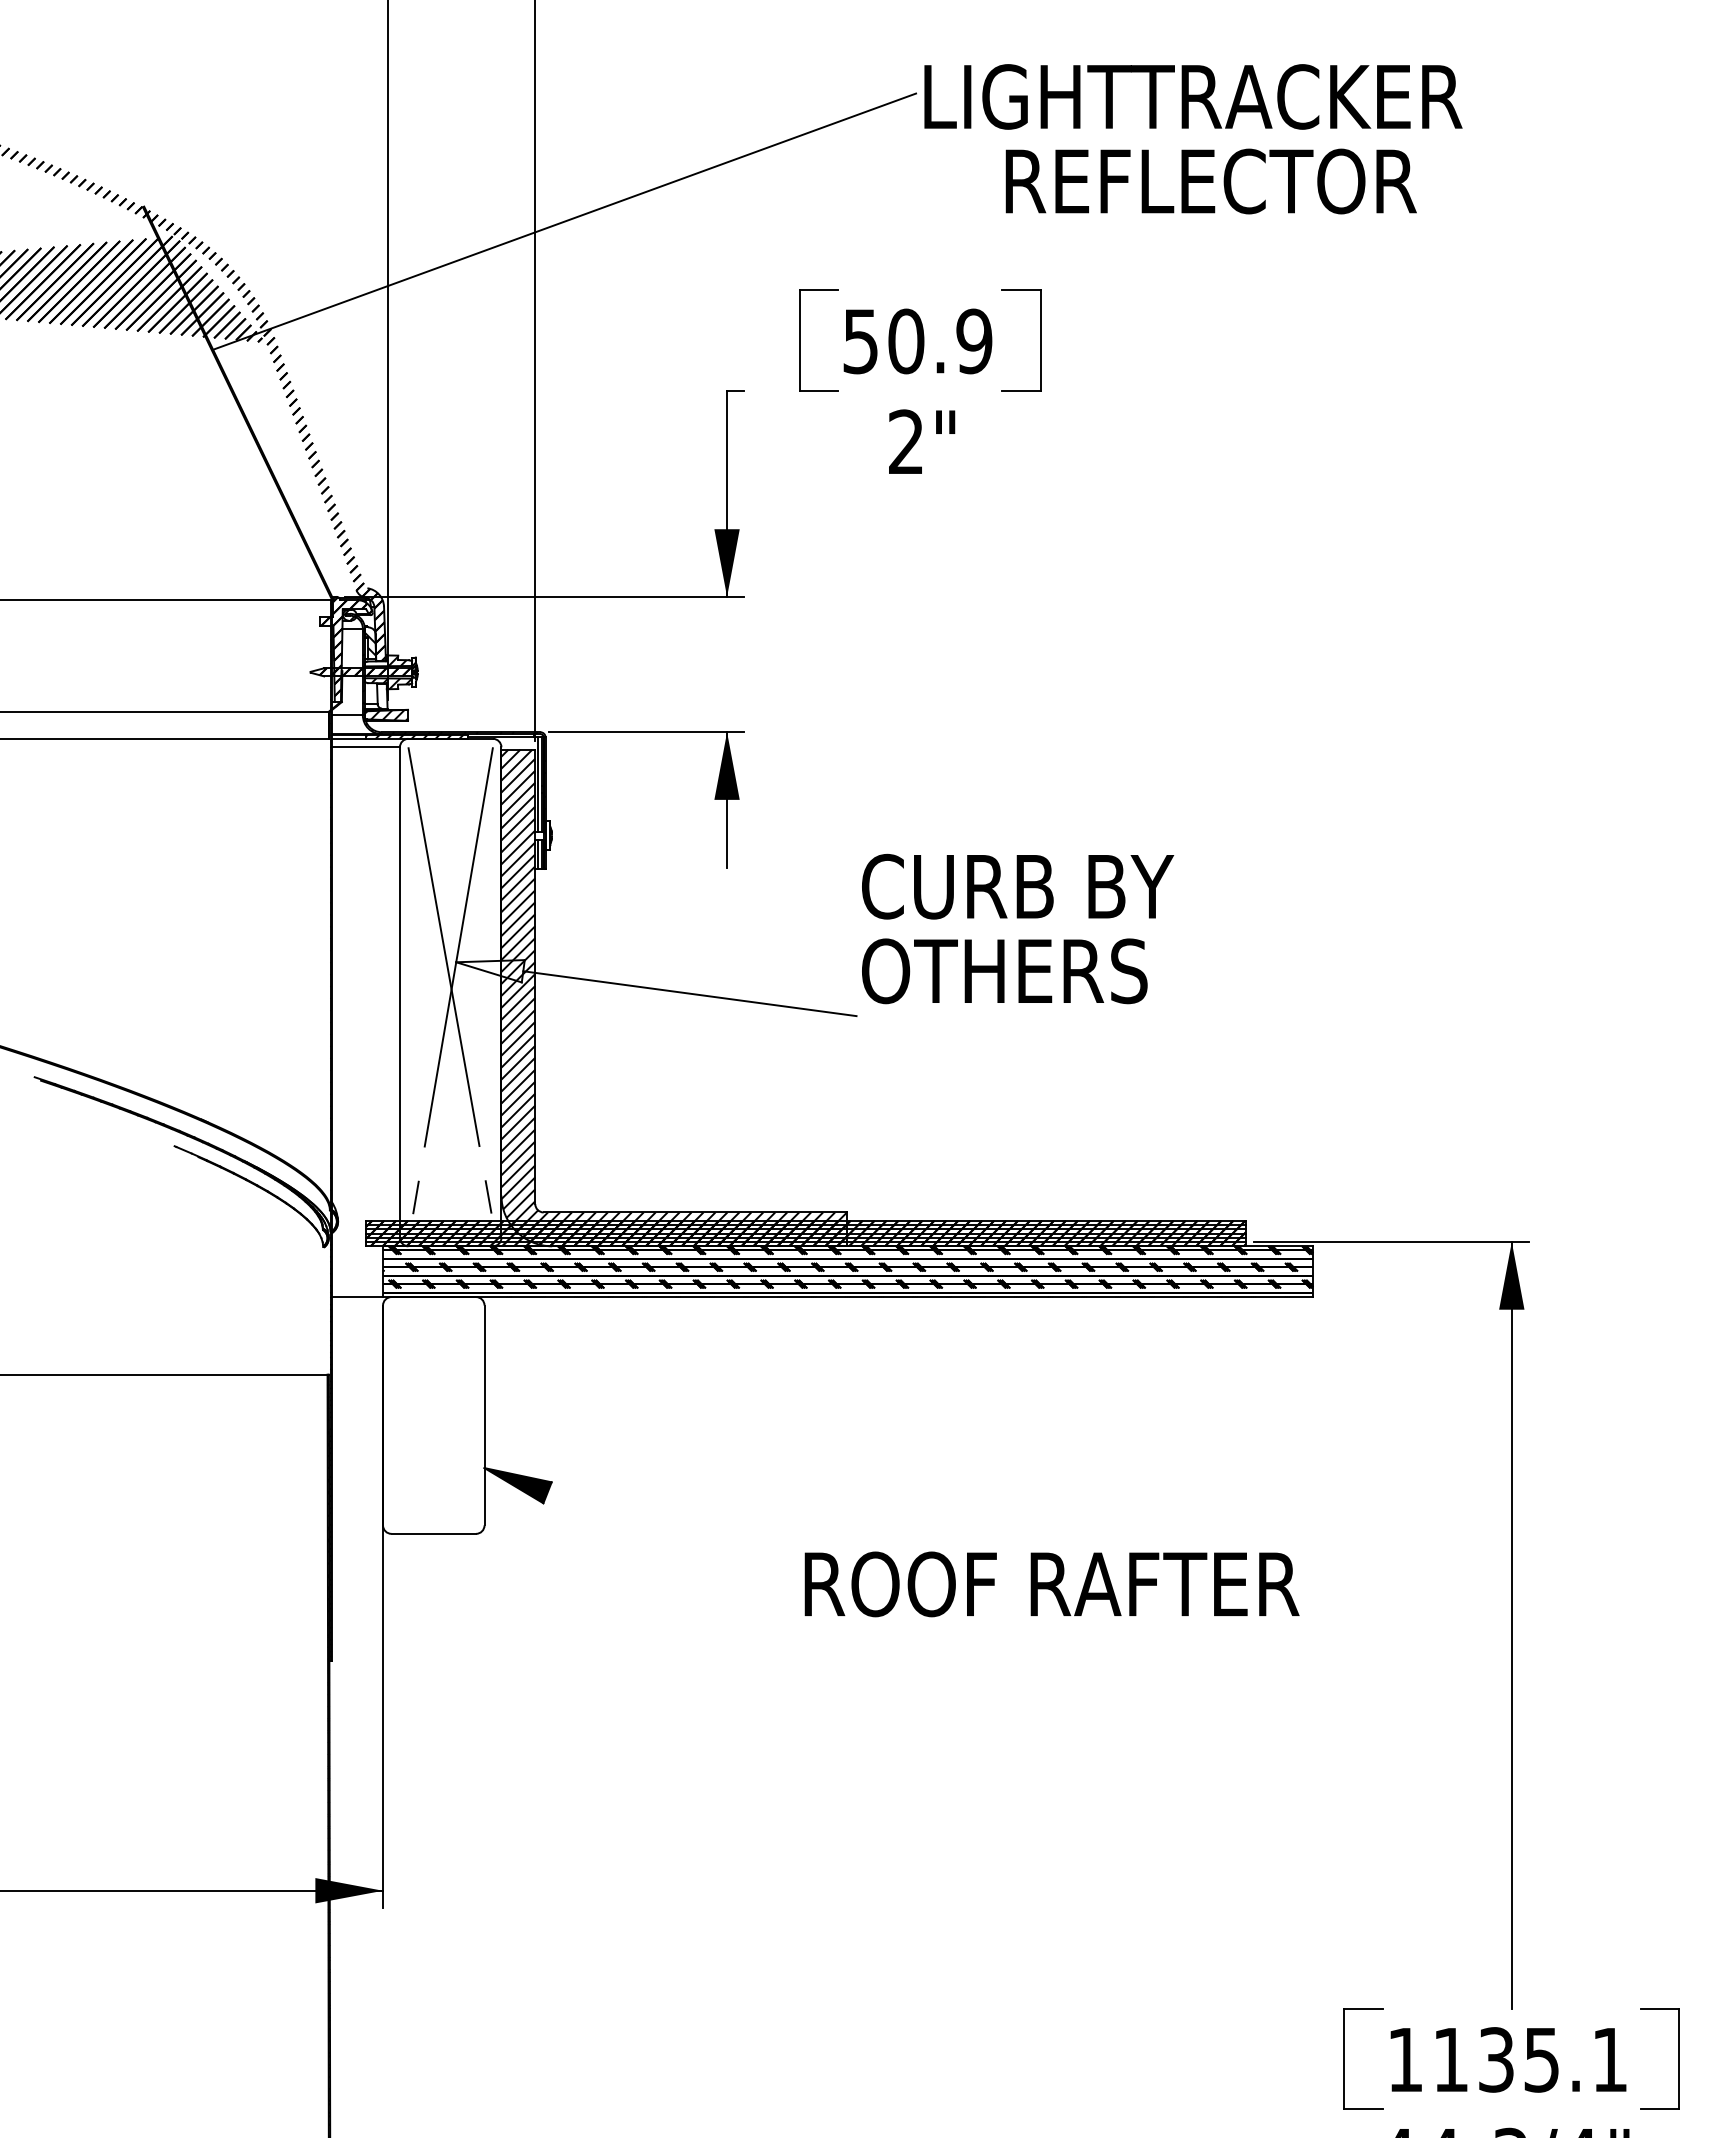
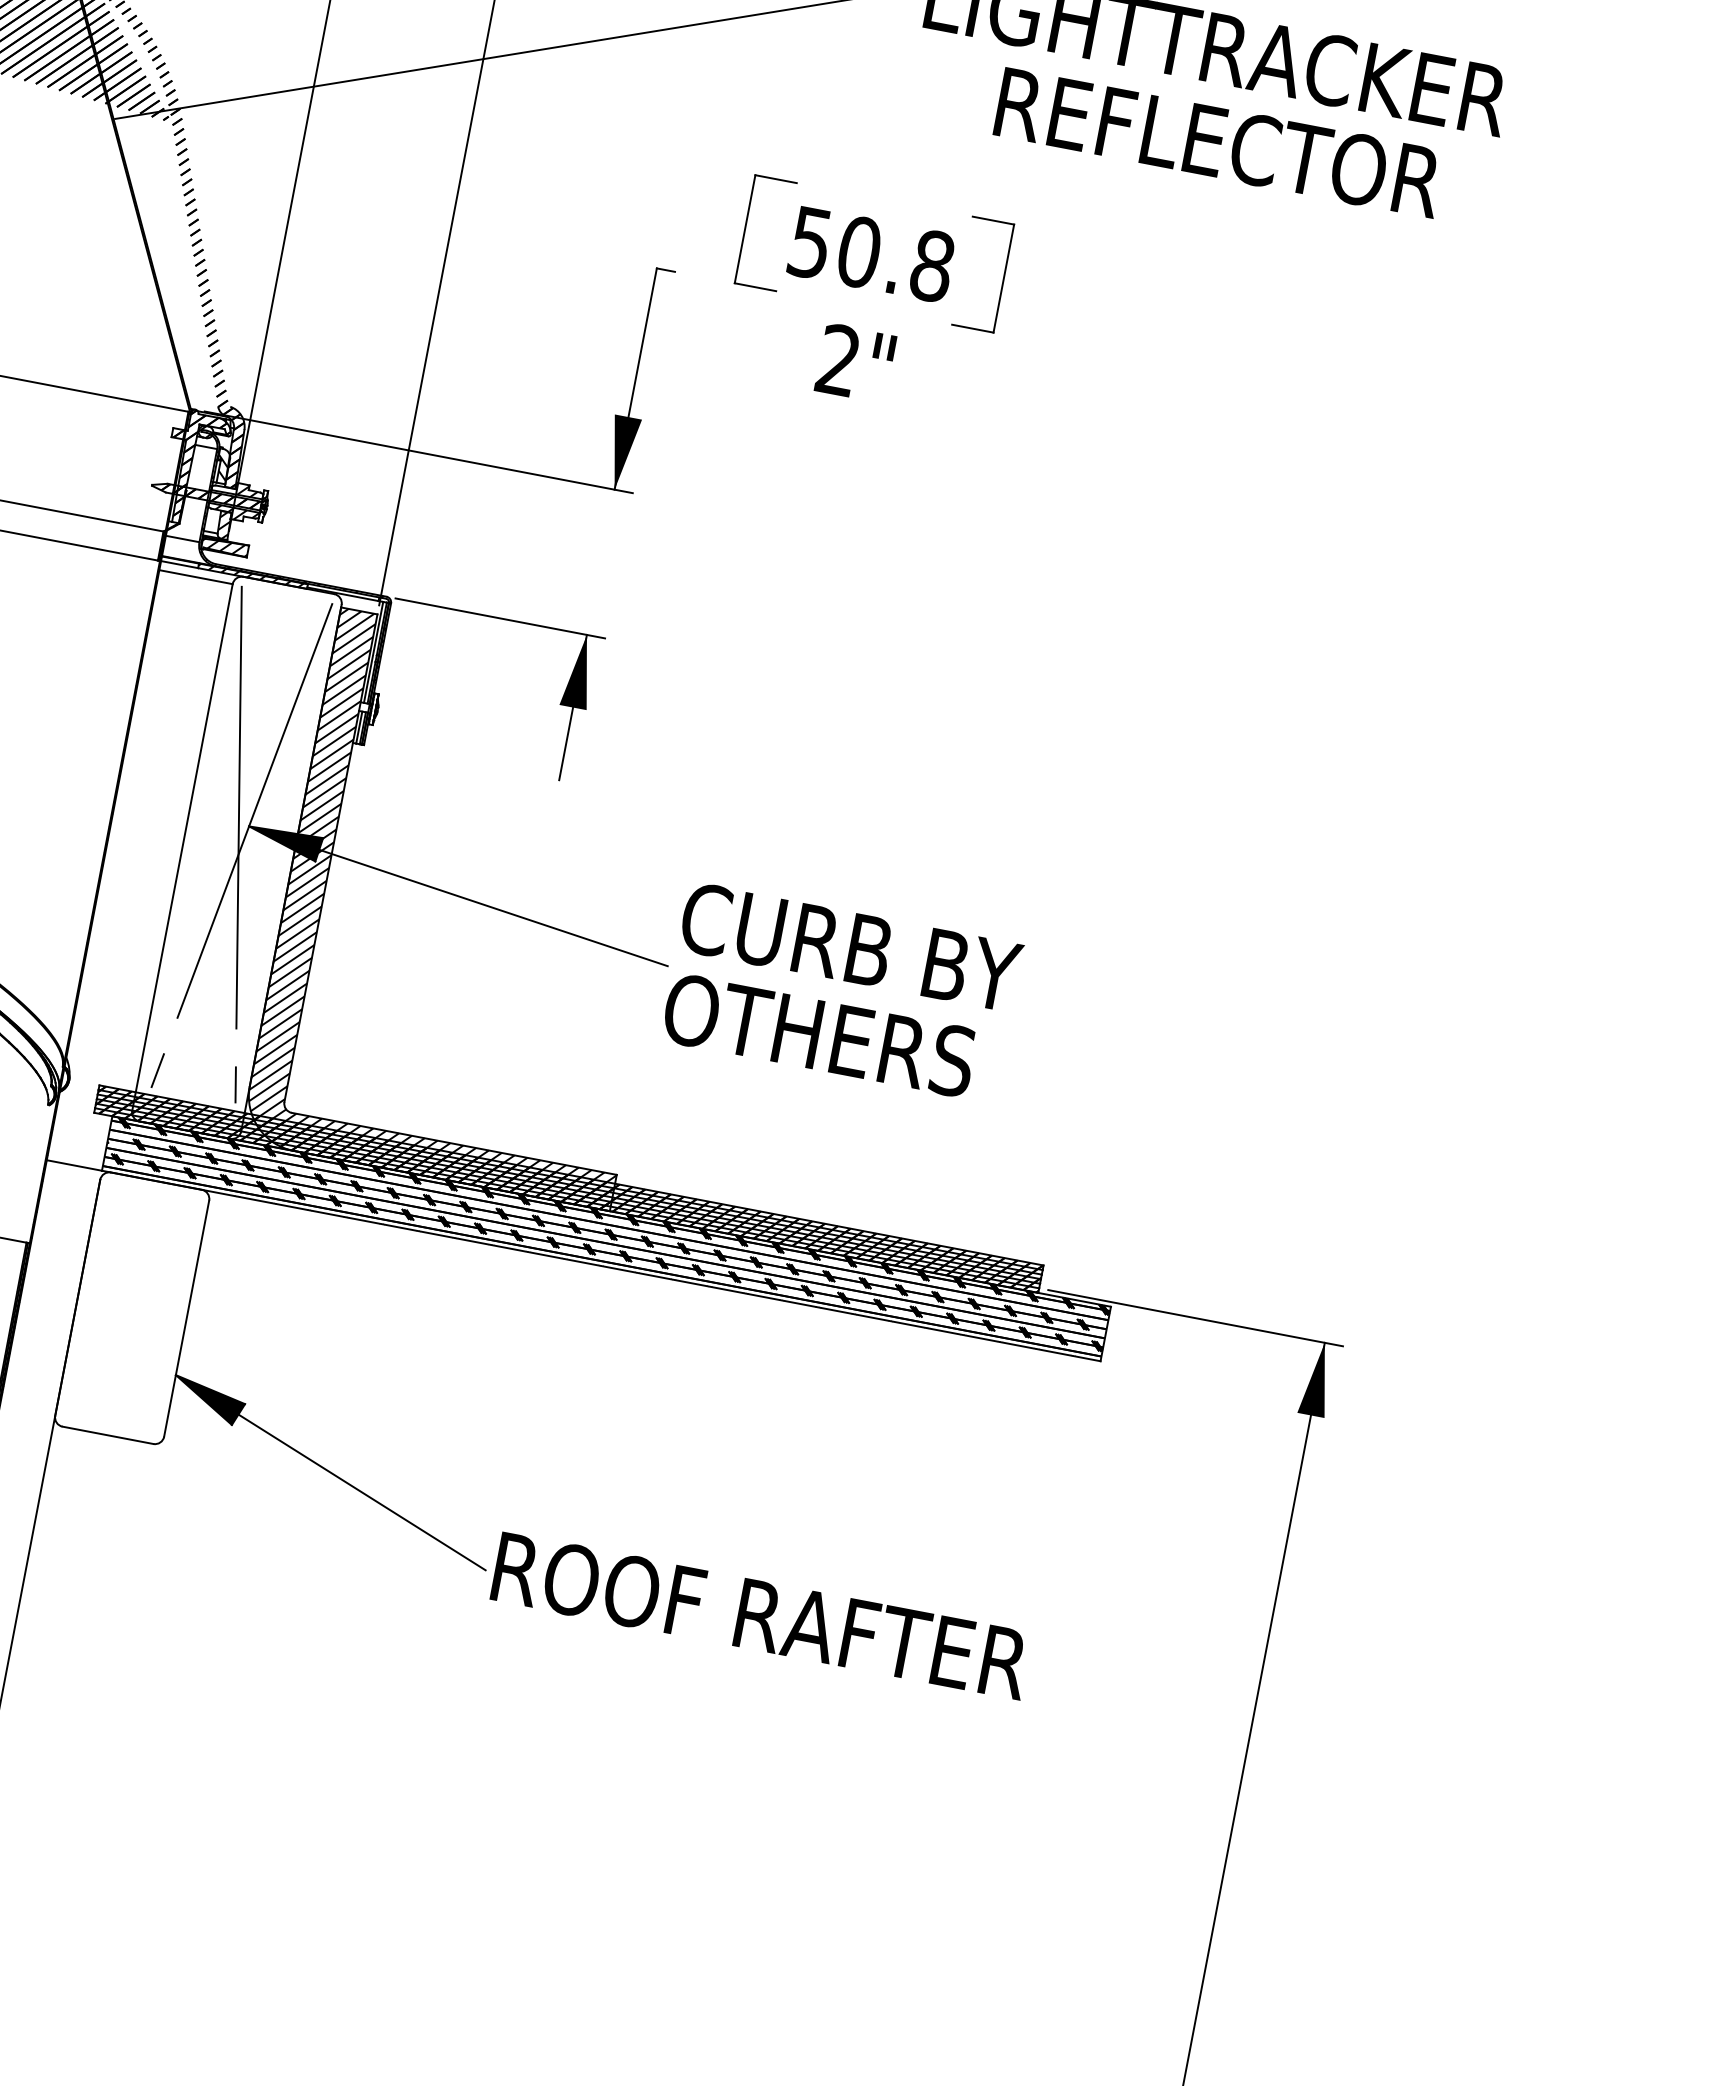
text: (974, 341) -> (932, 266), 50.9 -> 50.8
hatch: (382, 695) -> (224, 524), added
text: (1018, 928) -> (842, 992), moved
fill: (490, 971) -> (283, 843), added
line: (671, 1541) -> (361, 1492), added

